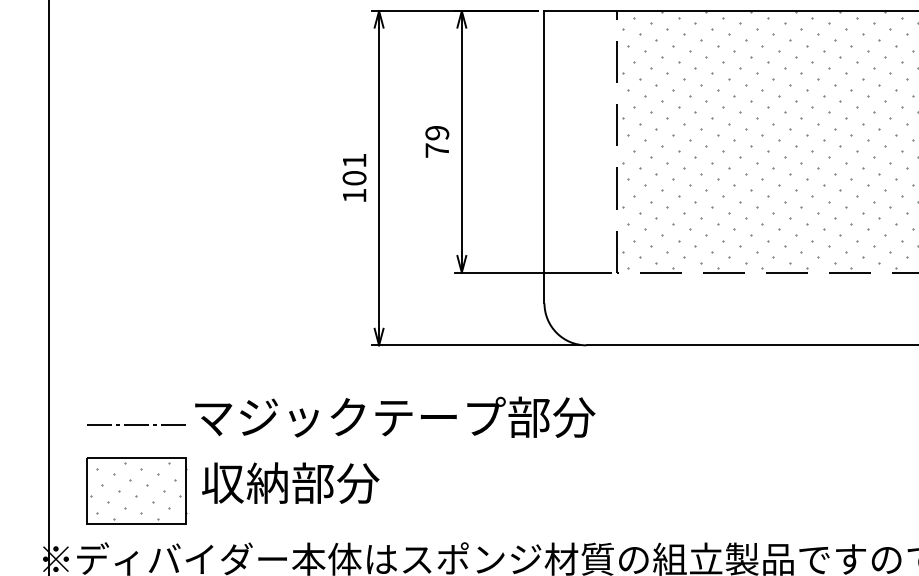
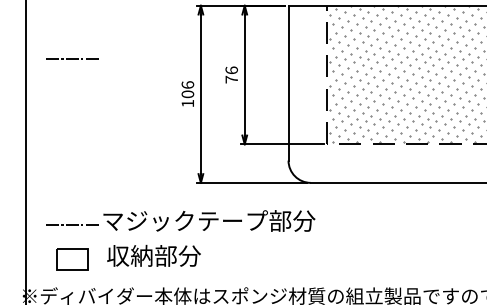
line: (136, 110) -> (72, 58), added
text: (436, 133) -> (231, 70), 79 -> 76
text: (353, 159) -> (187, 84), 101 -> 106
part: (136, 489) -> (72, 259), size x0.6

